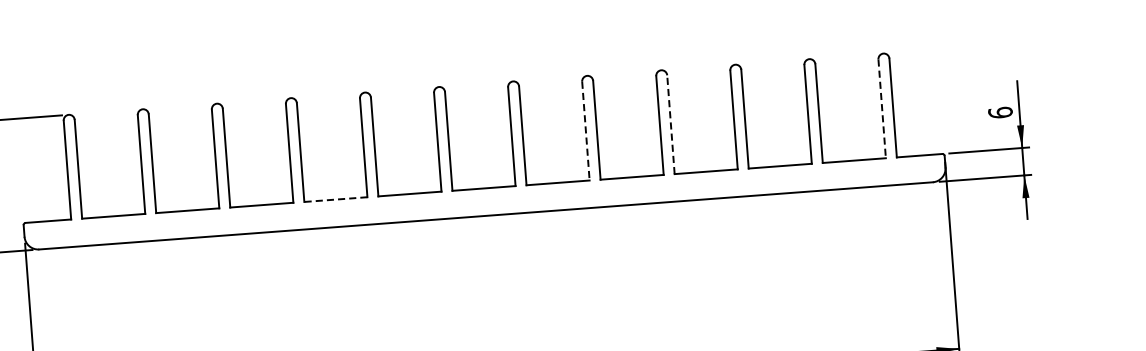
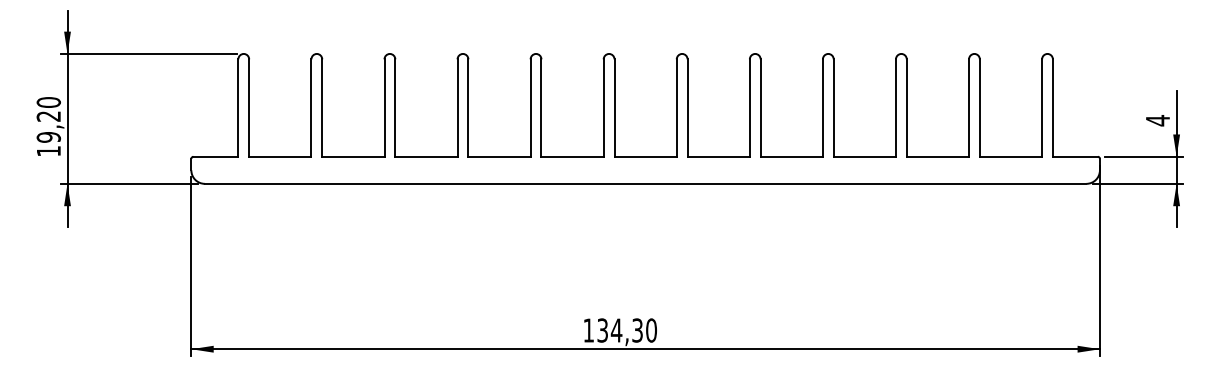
line: (882, 109) -> (1042, 108), dashed -> solid
text: (1000, 112) -> (1157, 120), 6 -> 4
line: (670, 125) -> (833, 108), dashed -> solid
line: (585, 131) -> (749, 108), dashed -> solid
line: (335, 199) -> (499, 156), dashed -> solid

